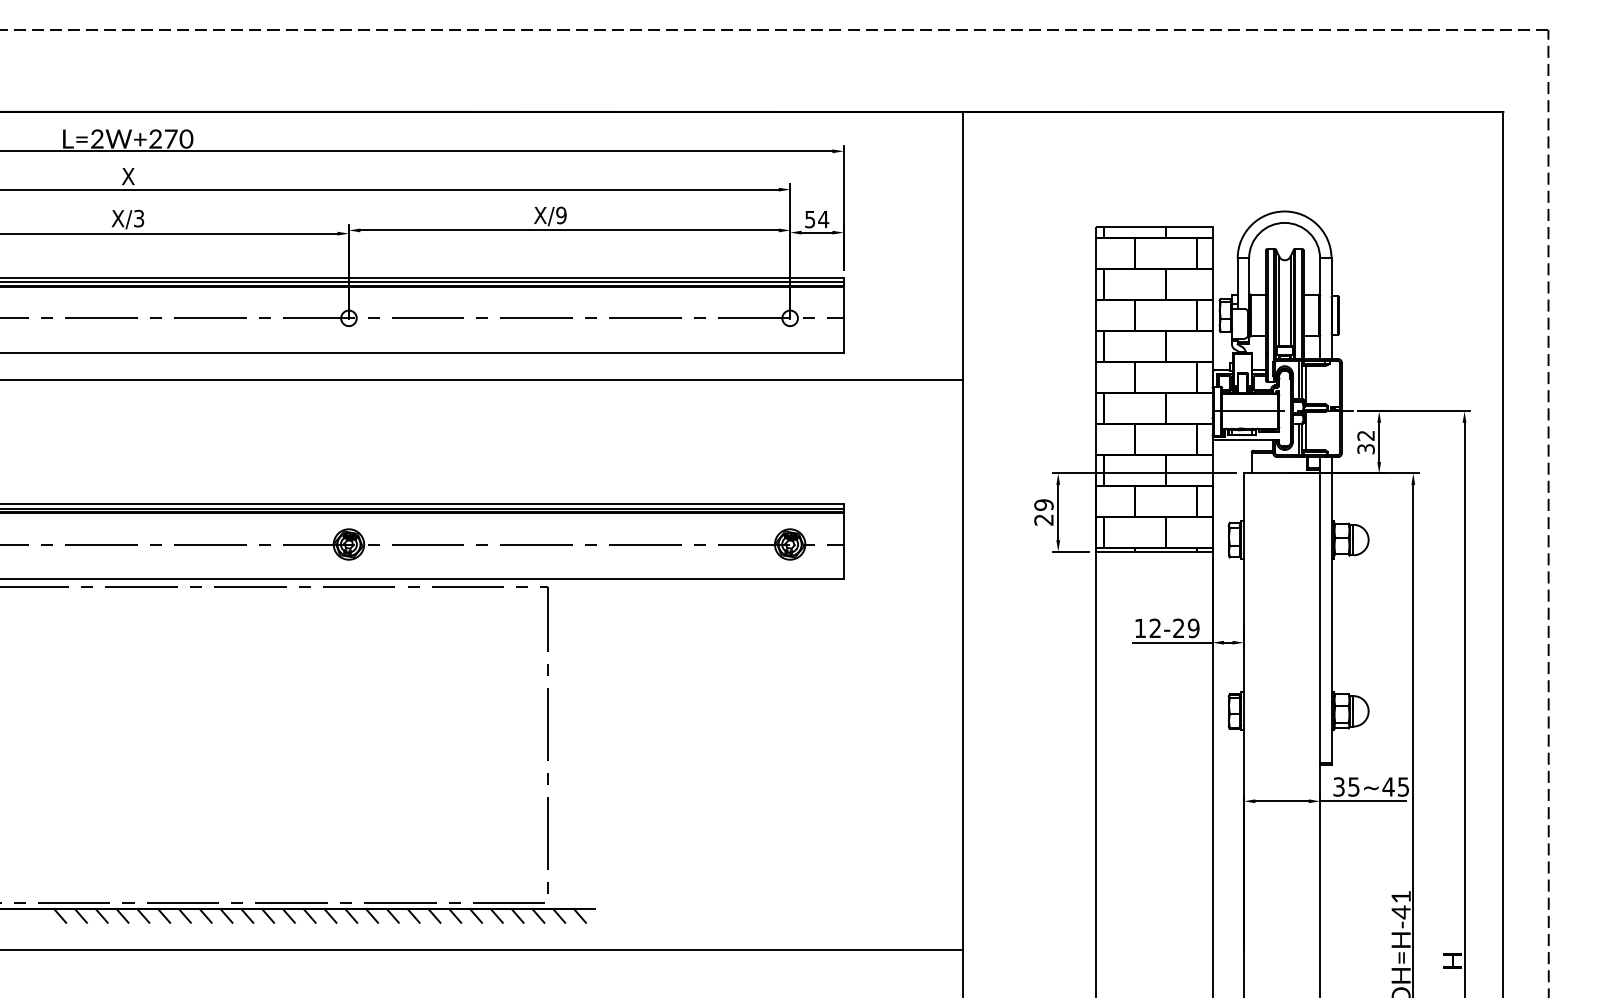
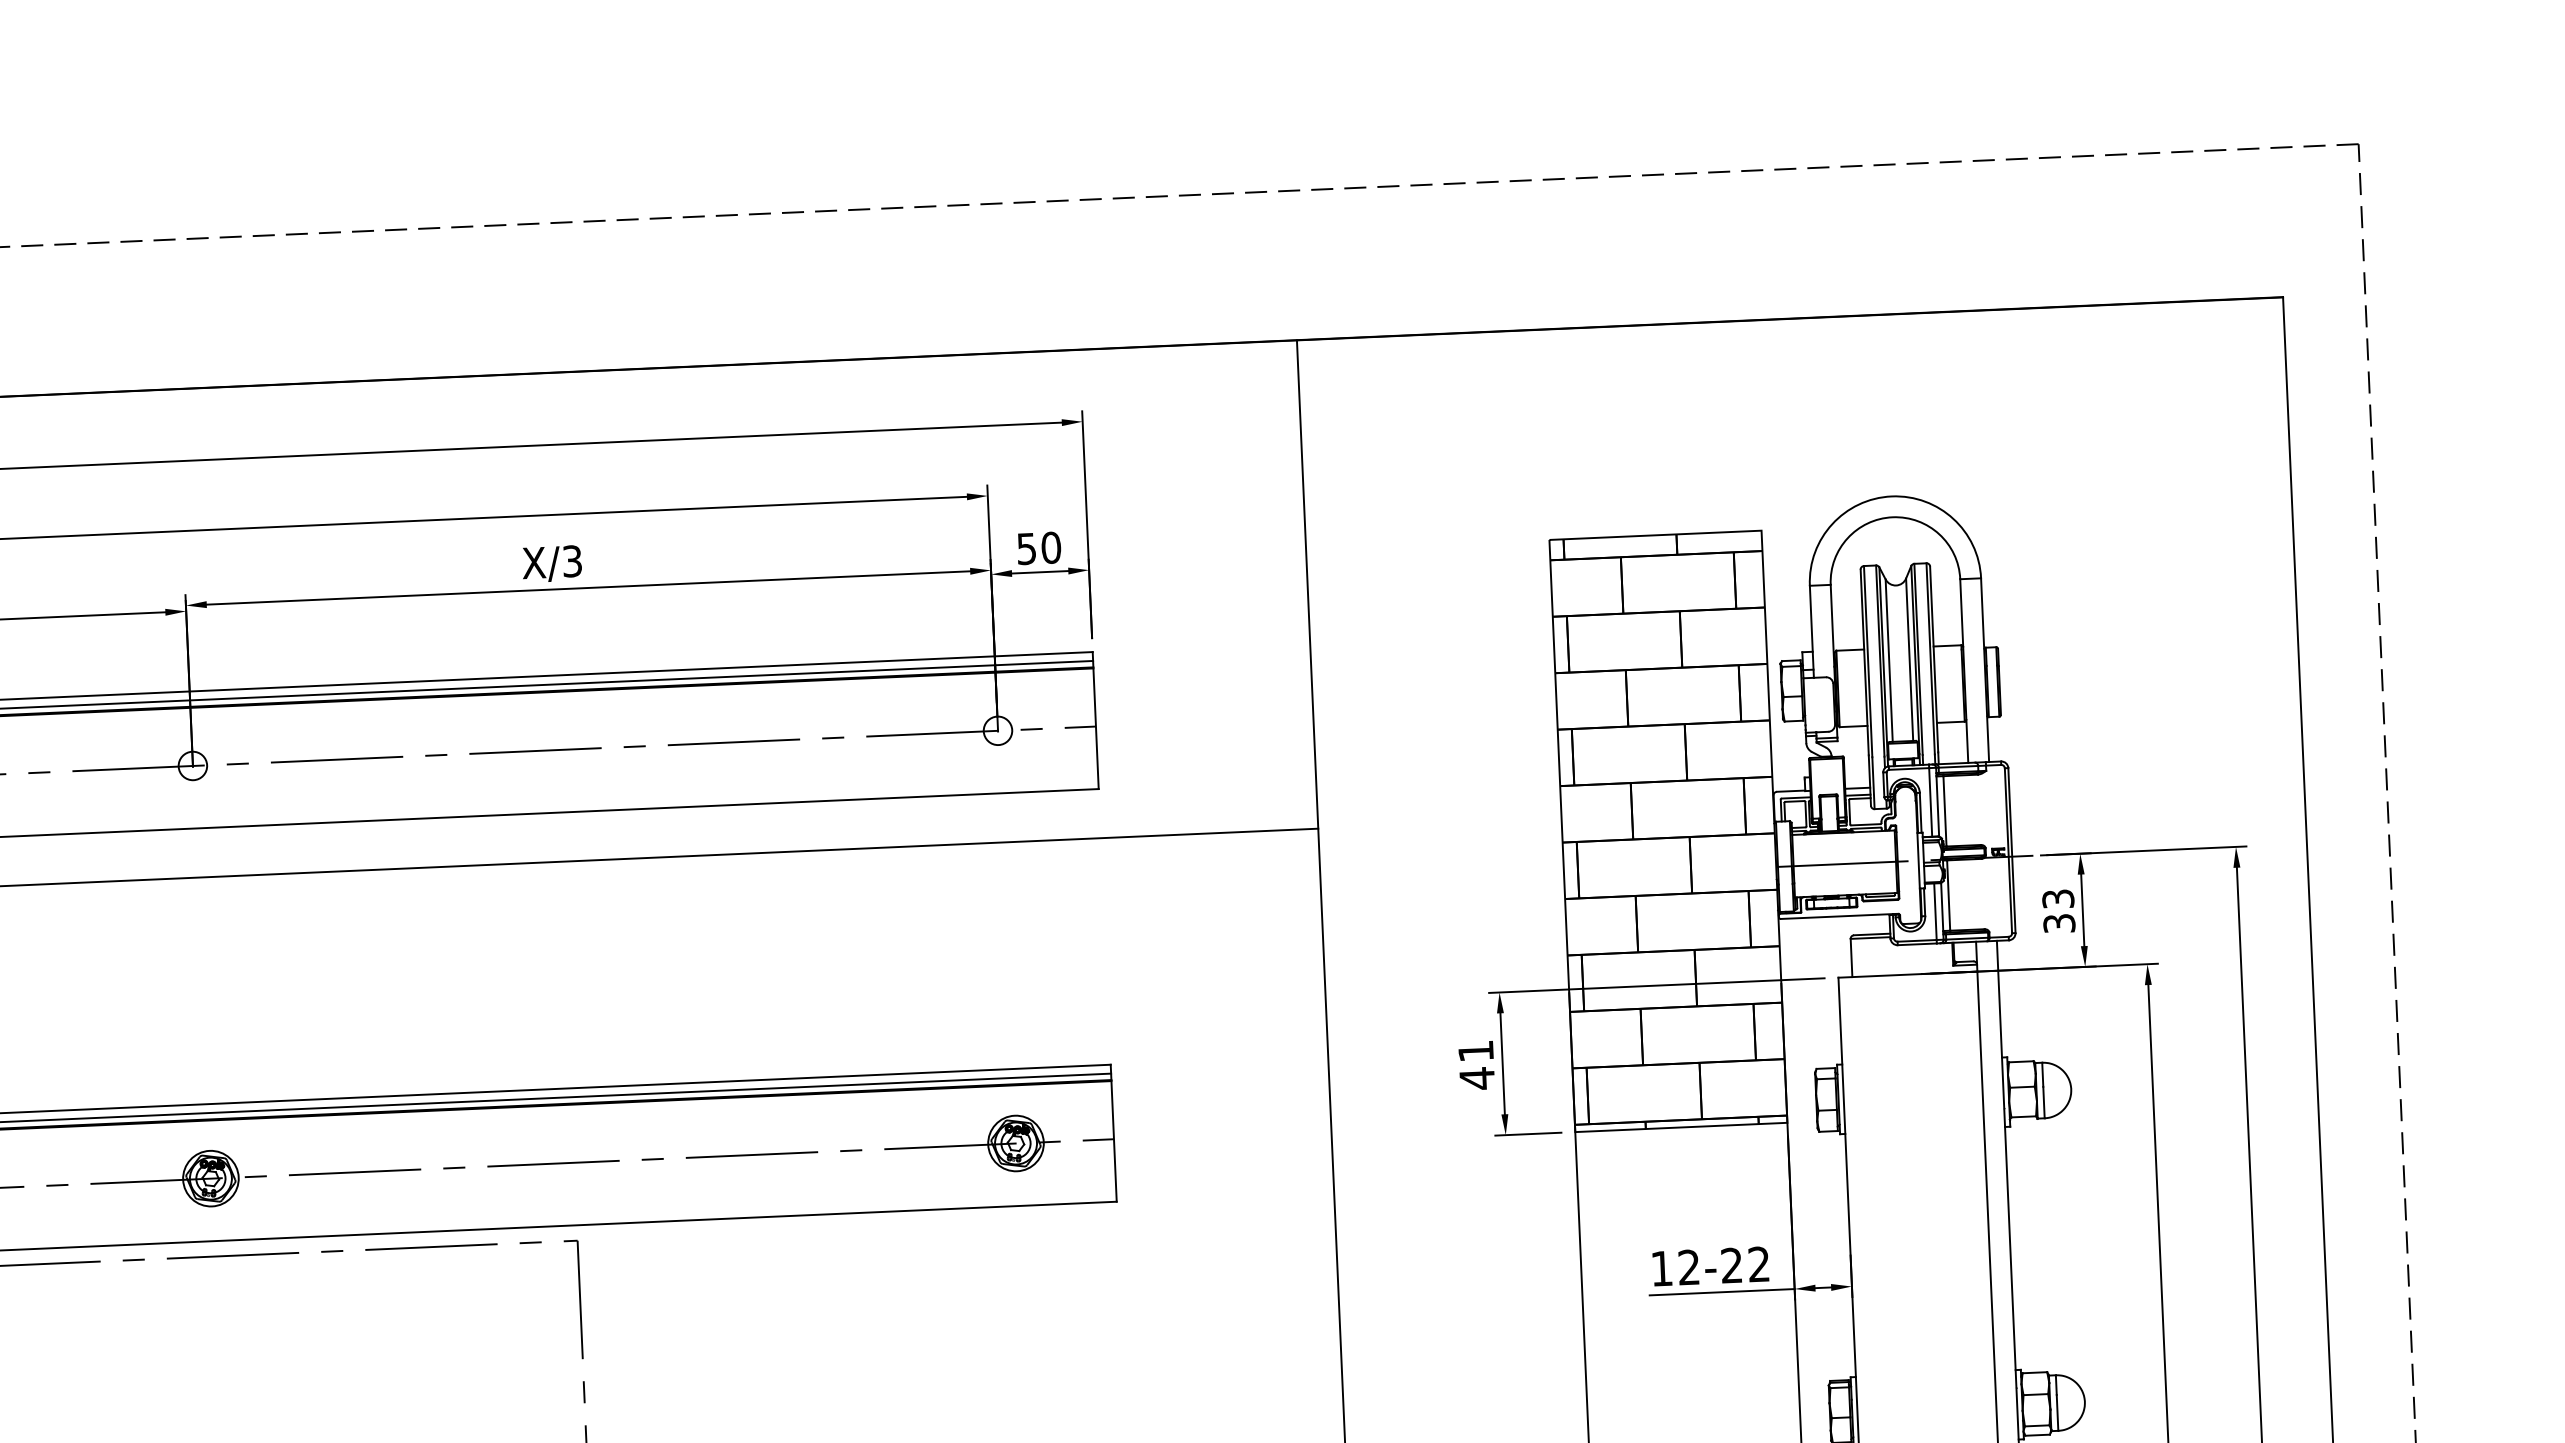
text: (561, 215) -> (572, 561), X/9 -> X/3
text: (823, 219) -> (1050, 547), 54 -> 50
text: (1365, 435) -> (2057, 898), 32 -> 33
text: (1043, 512) -> (1475, 1064), 29 -> 41
text: (1193, 628) -> (1758, 1264), 12-29 -> 12-22

